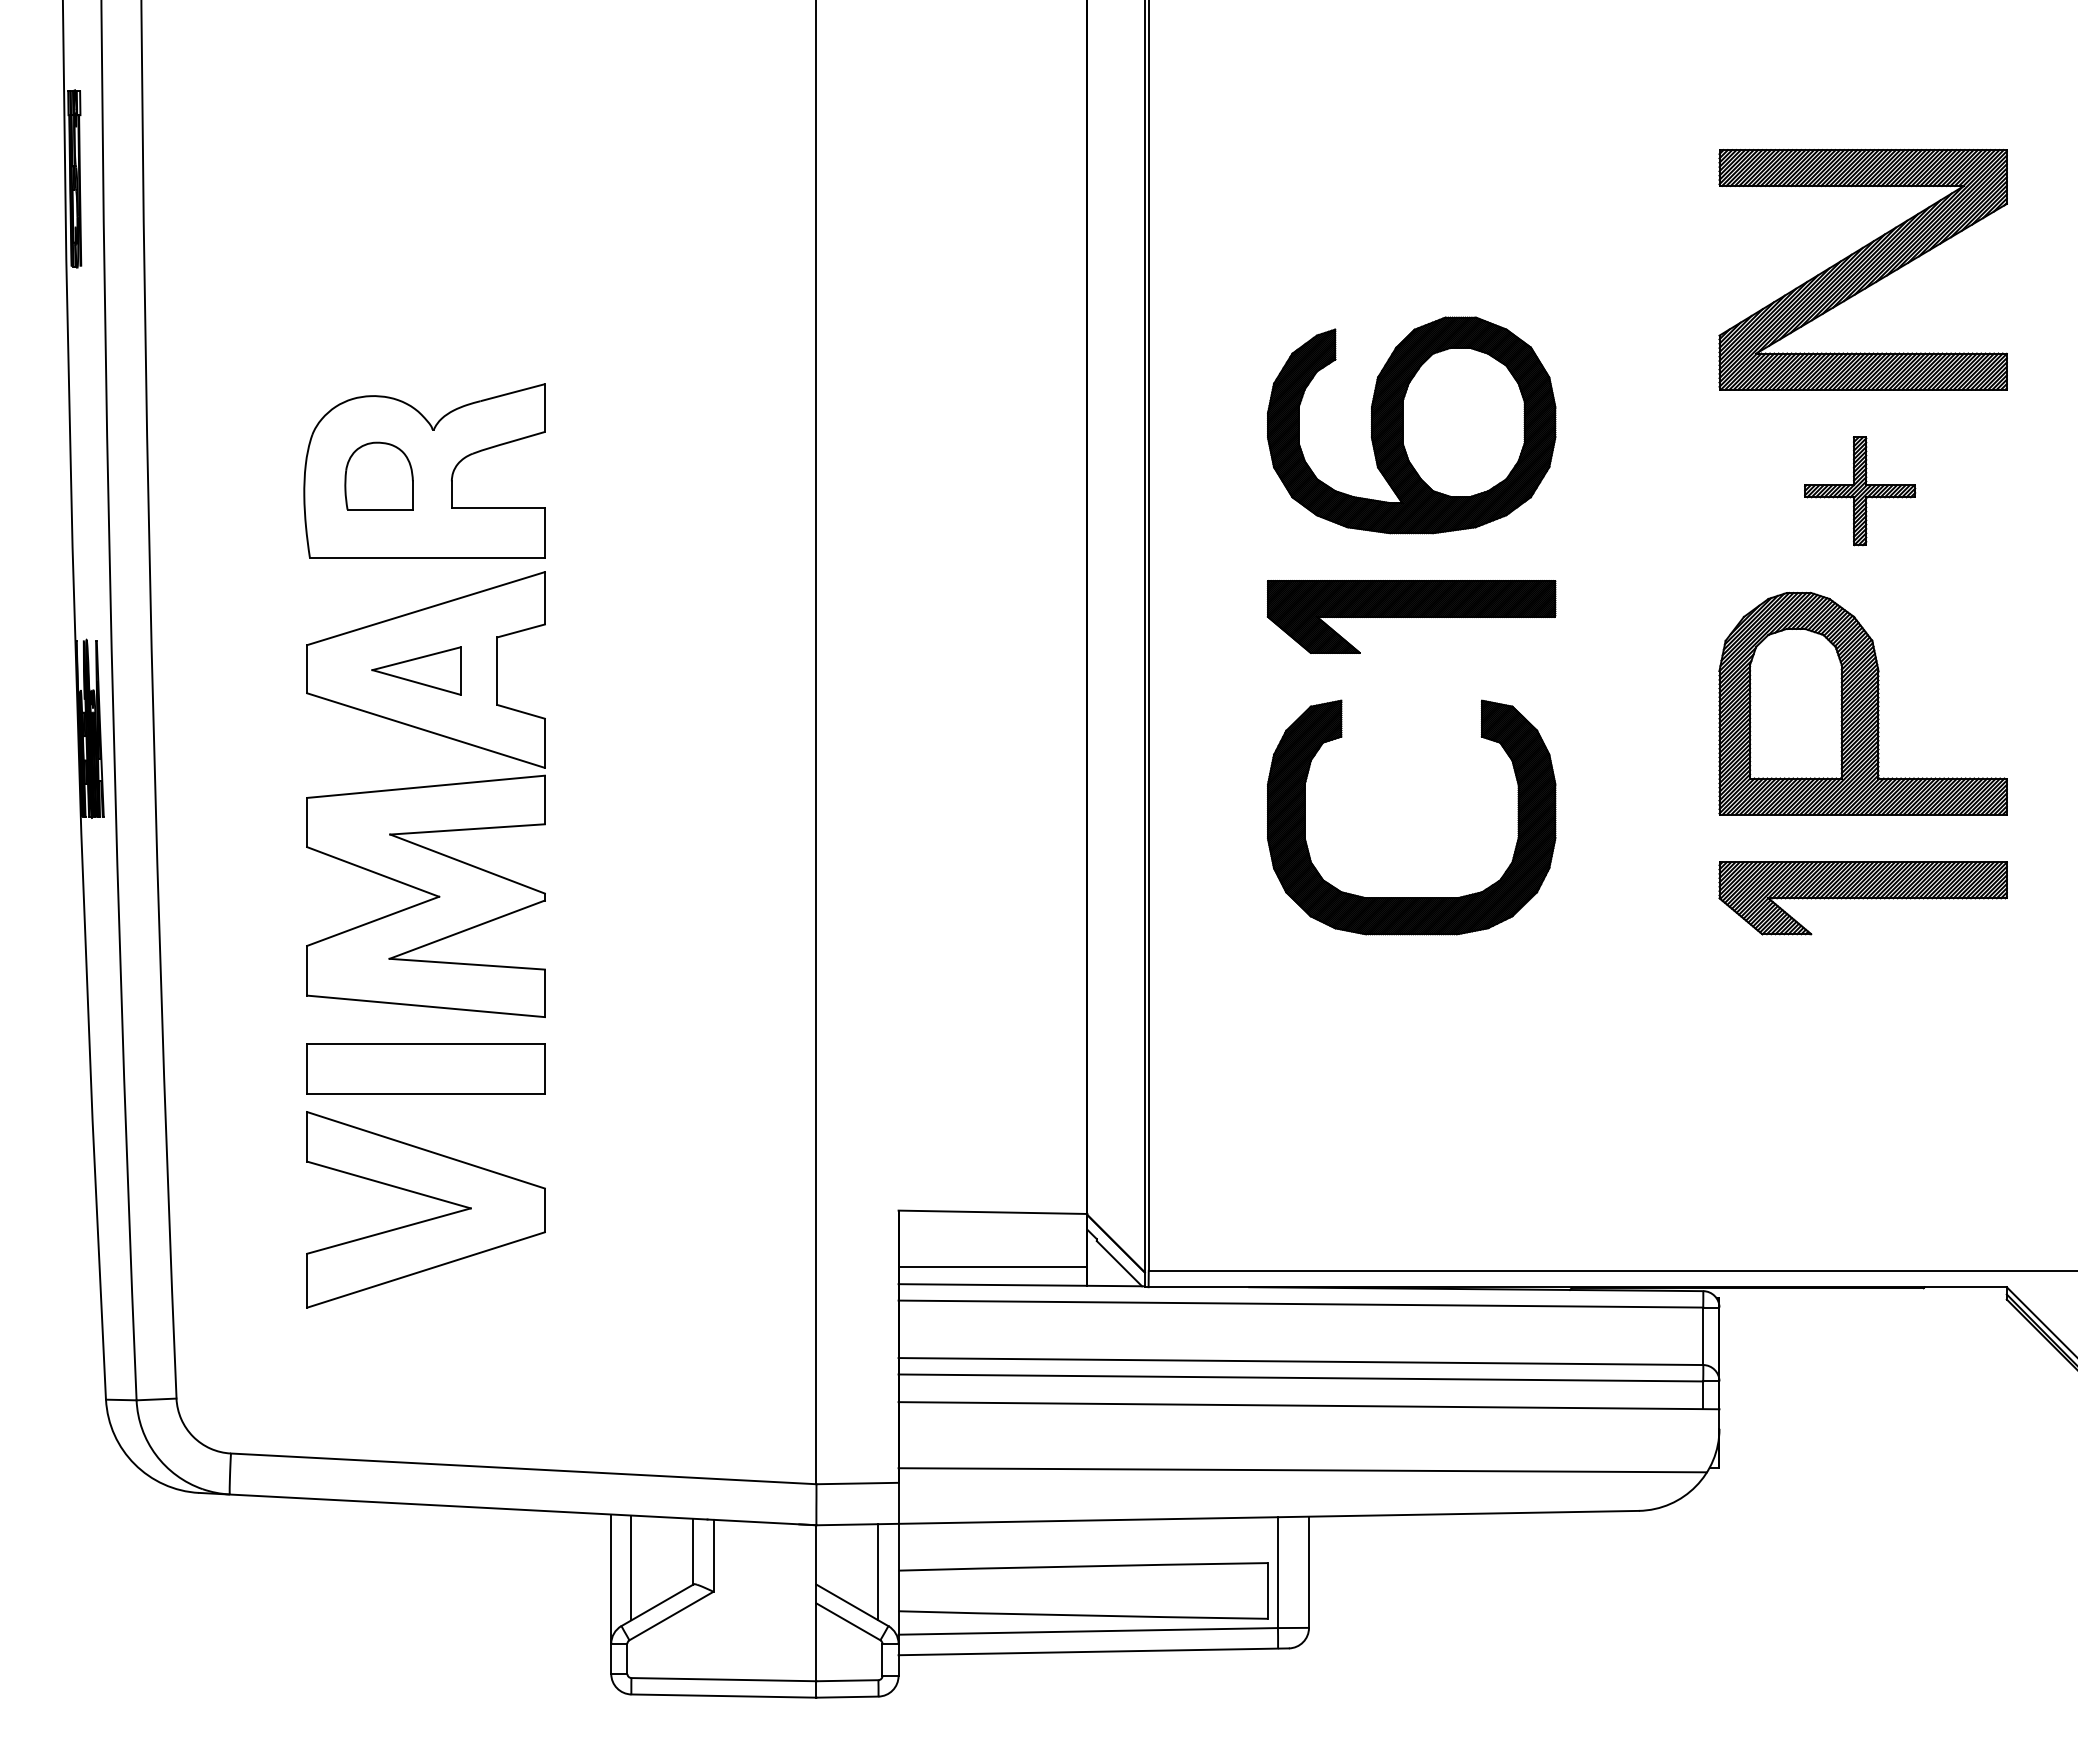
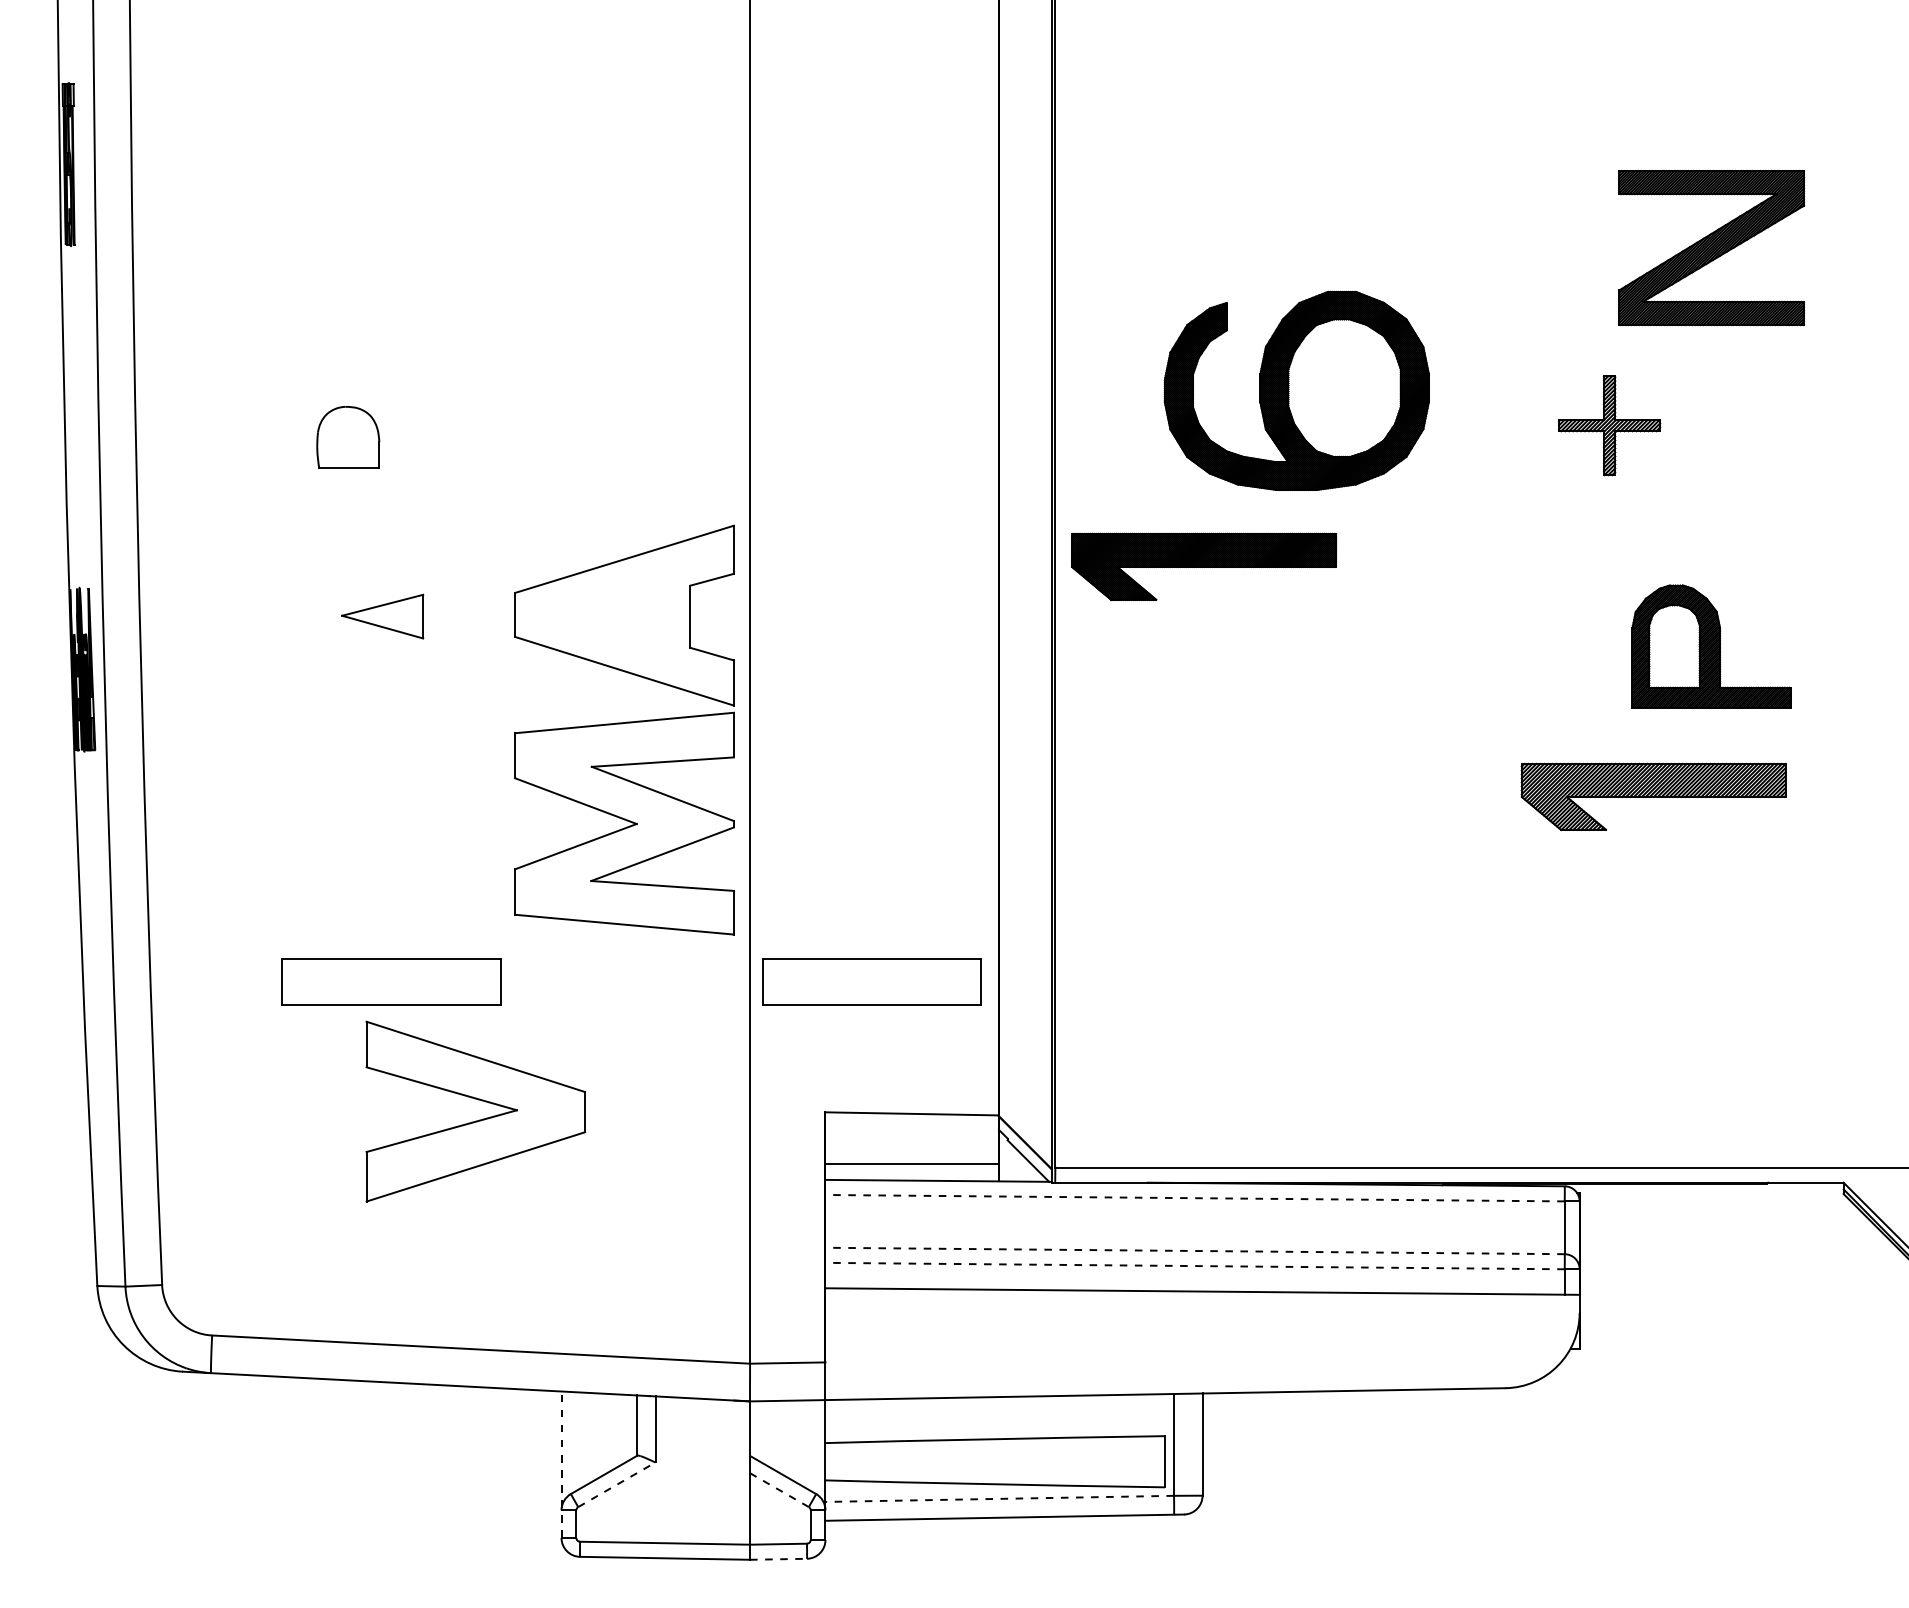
part: (1862, 269) -> (1711, 247), size x0.7
part: (424, 470) -> (389, 432), removed
part: (1860, 491) -> (1609, 425), moved
part: (1411, 616) -> (1203, 566), moved
part: (1862, 703) -> (1711, 646), size x0.6
part: (425, 794) -> (624, 730), moved
part: (1411, 897) -> (1296, 824), removed
part: (1862, 898) -> (1653, 797), moved
part: (948, 1068) -> (871, 981), added
part: (429, 1218) -> (479, 1119), moved
line: (1300, 1304) -> (1194, 1198), solid -> dashed
line: (1300, 1361) -> (1194, 1250), solid -> dashed
line: (1300, 1377) -> (1194, 1265), solid -> dashed
line: (1302, 1470) -> (1196, 1351), removed
line: (631, 1567) -> (580, 1440), removed
line: (878, 1572) -> (807, 1444), removed
line: (611, 1594) -> (561, 1465), solid -> dashed
line: (671, 1616) -> (616, 1485), solid -> dashed
line: (848, 1621) -> (779, 1489), solid -> dashed
line: (1088, 1631) -> (999, 1498), solid -> dashed
line: (847, 1697) -> (778, 1559), solid -> dashed

